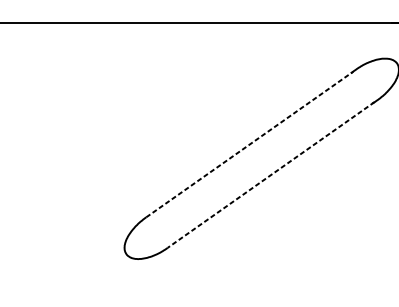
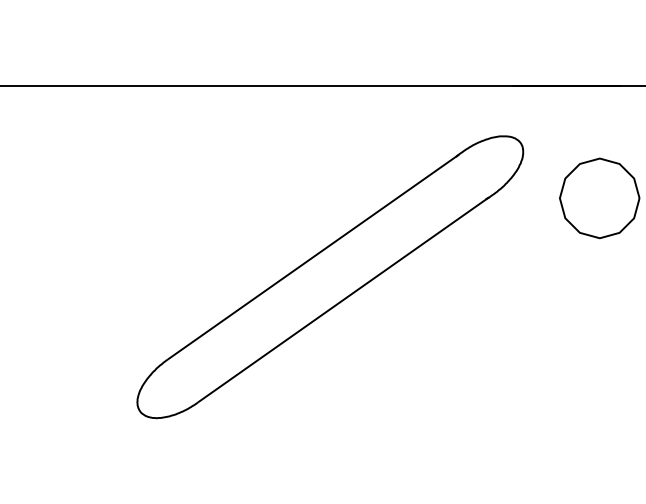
line: (249, 144) -> (313, 257), dashed -> solid
line: (271, 175) -> (343, 300), dashed -> solid

